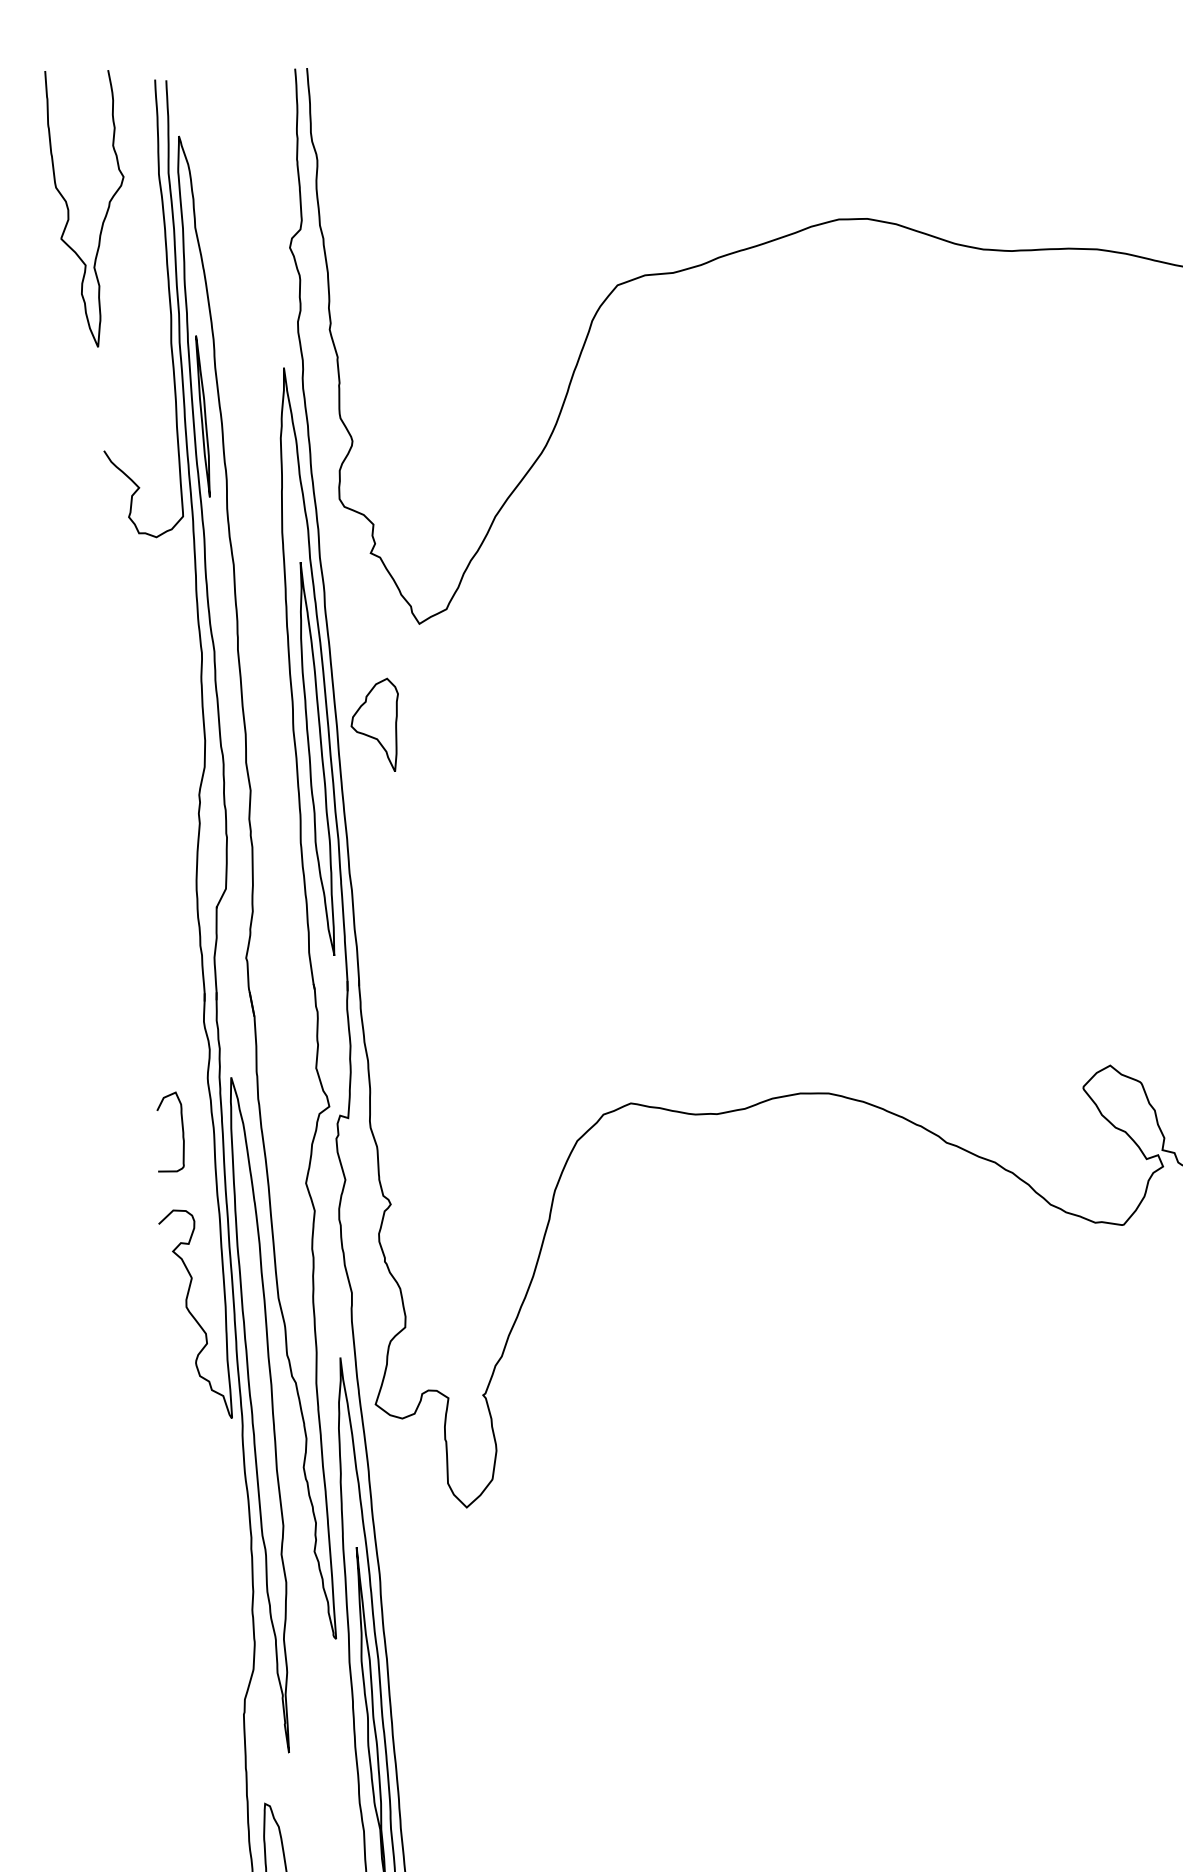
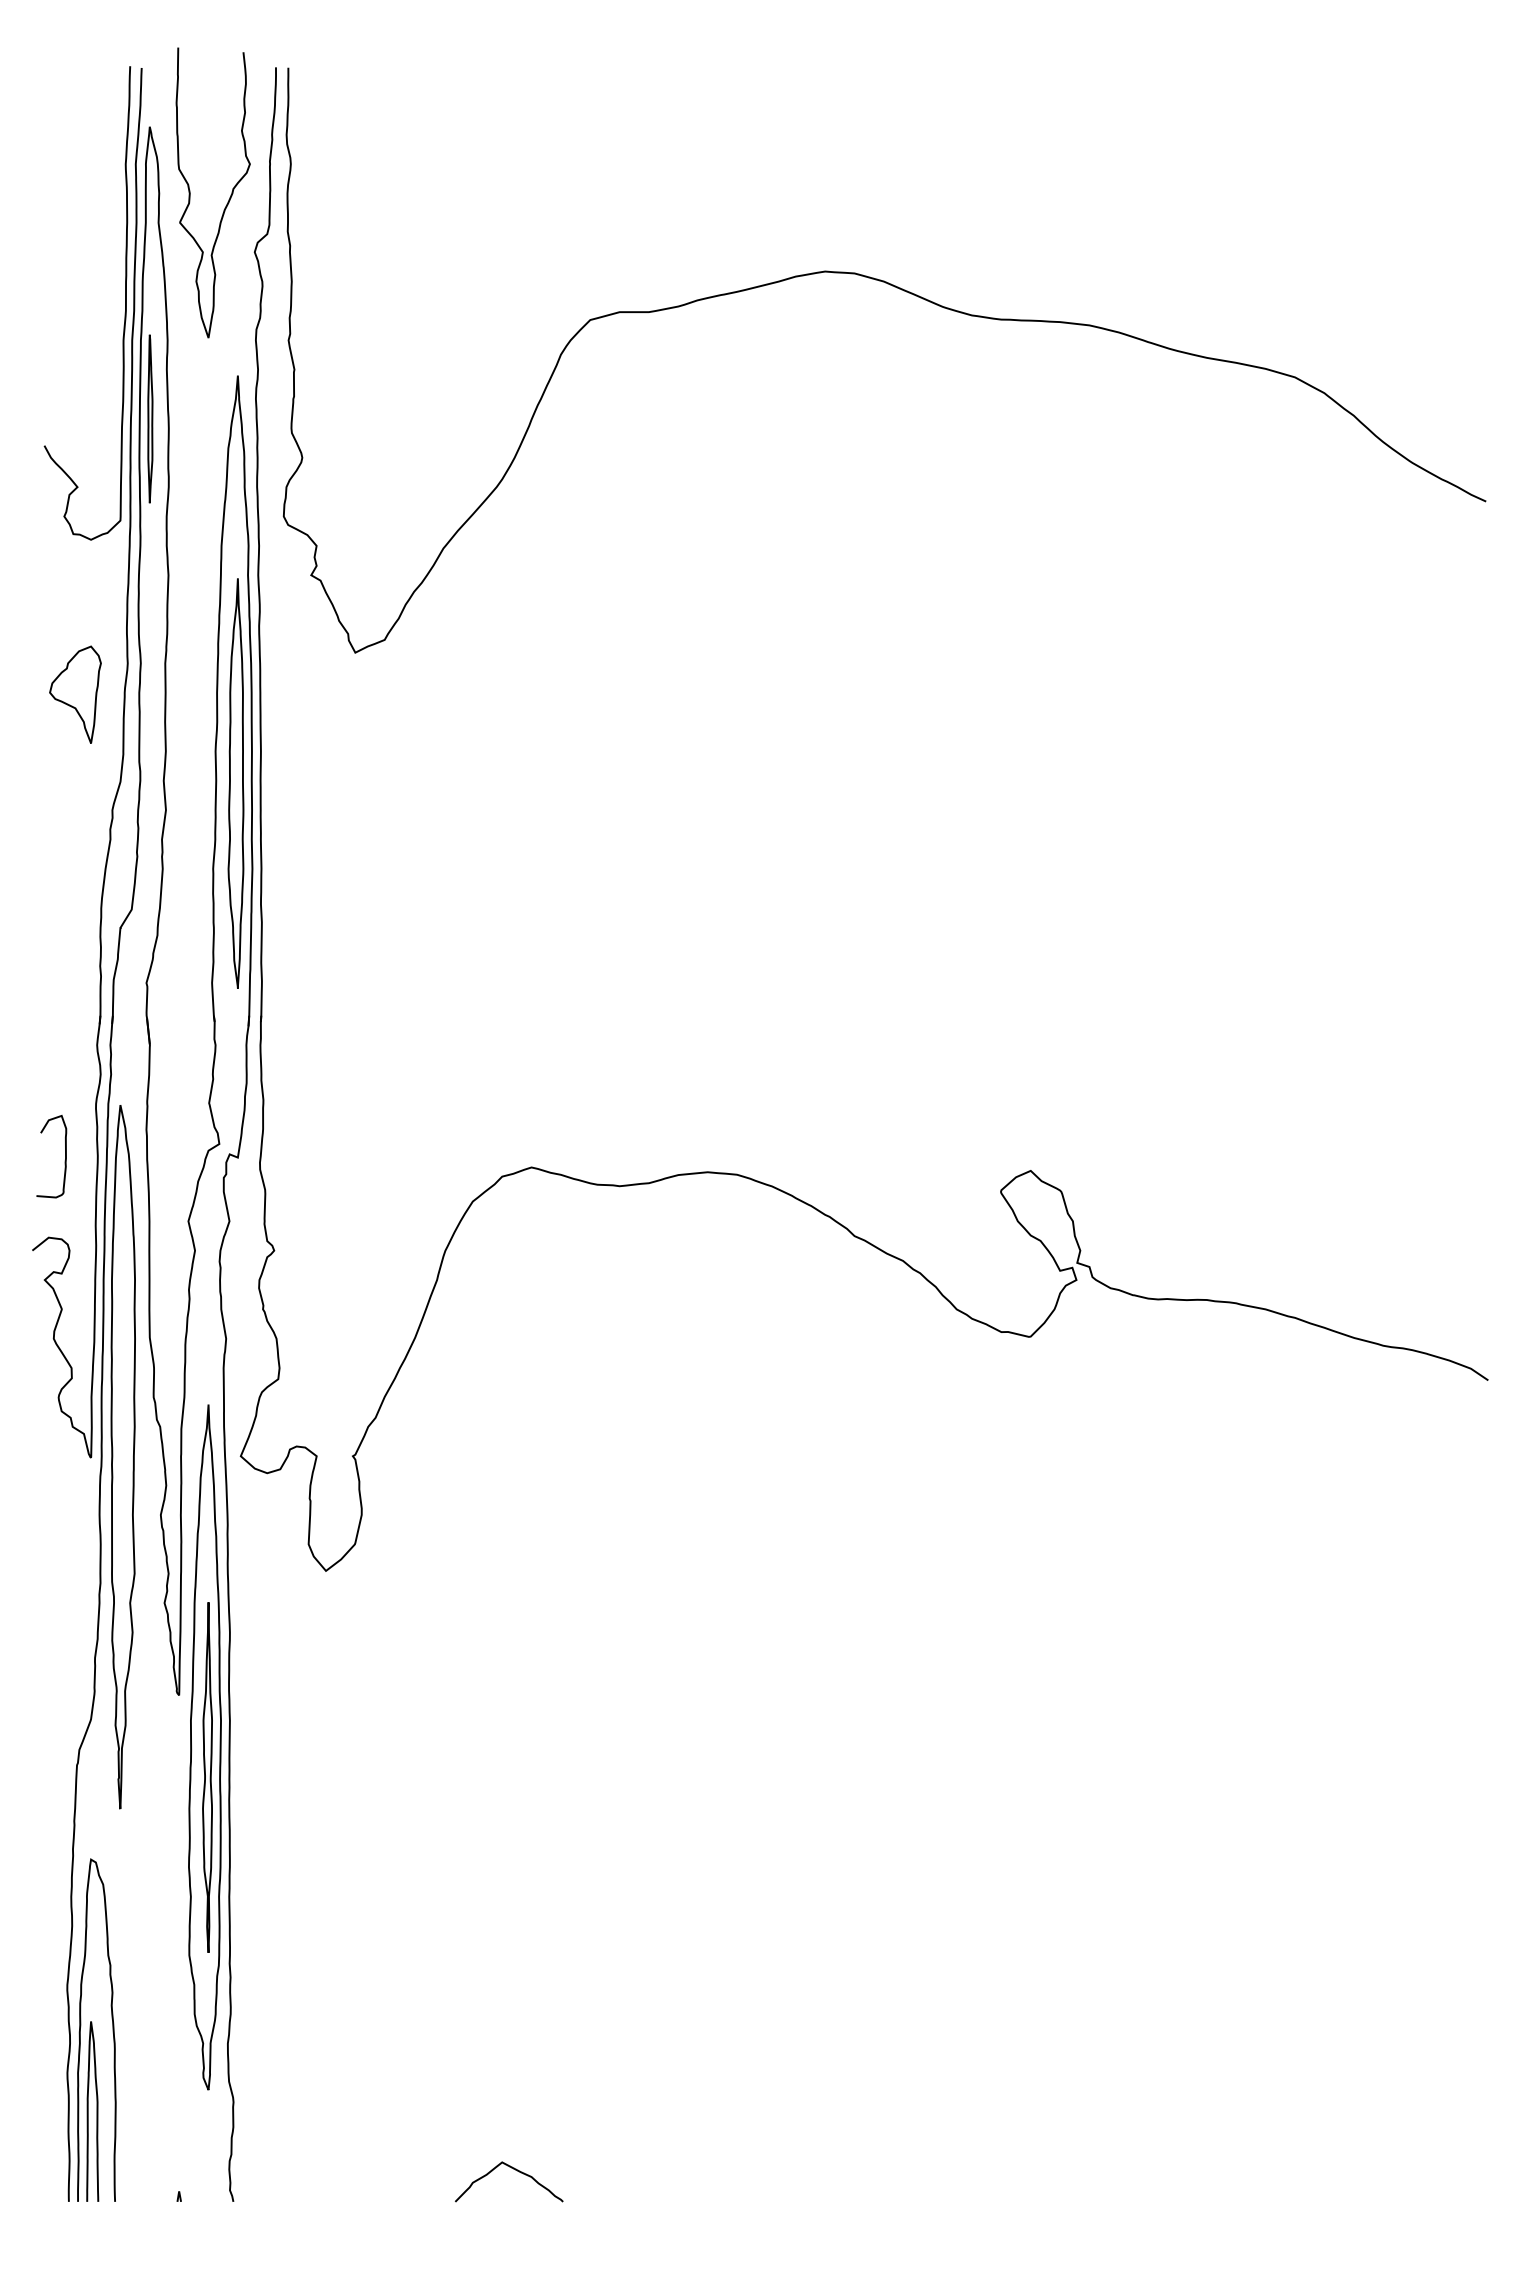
curve: (105, 212) -> (228, 199), moved
part: (376, 726) -> (75, 694), moved

